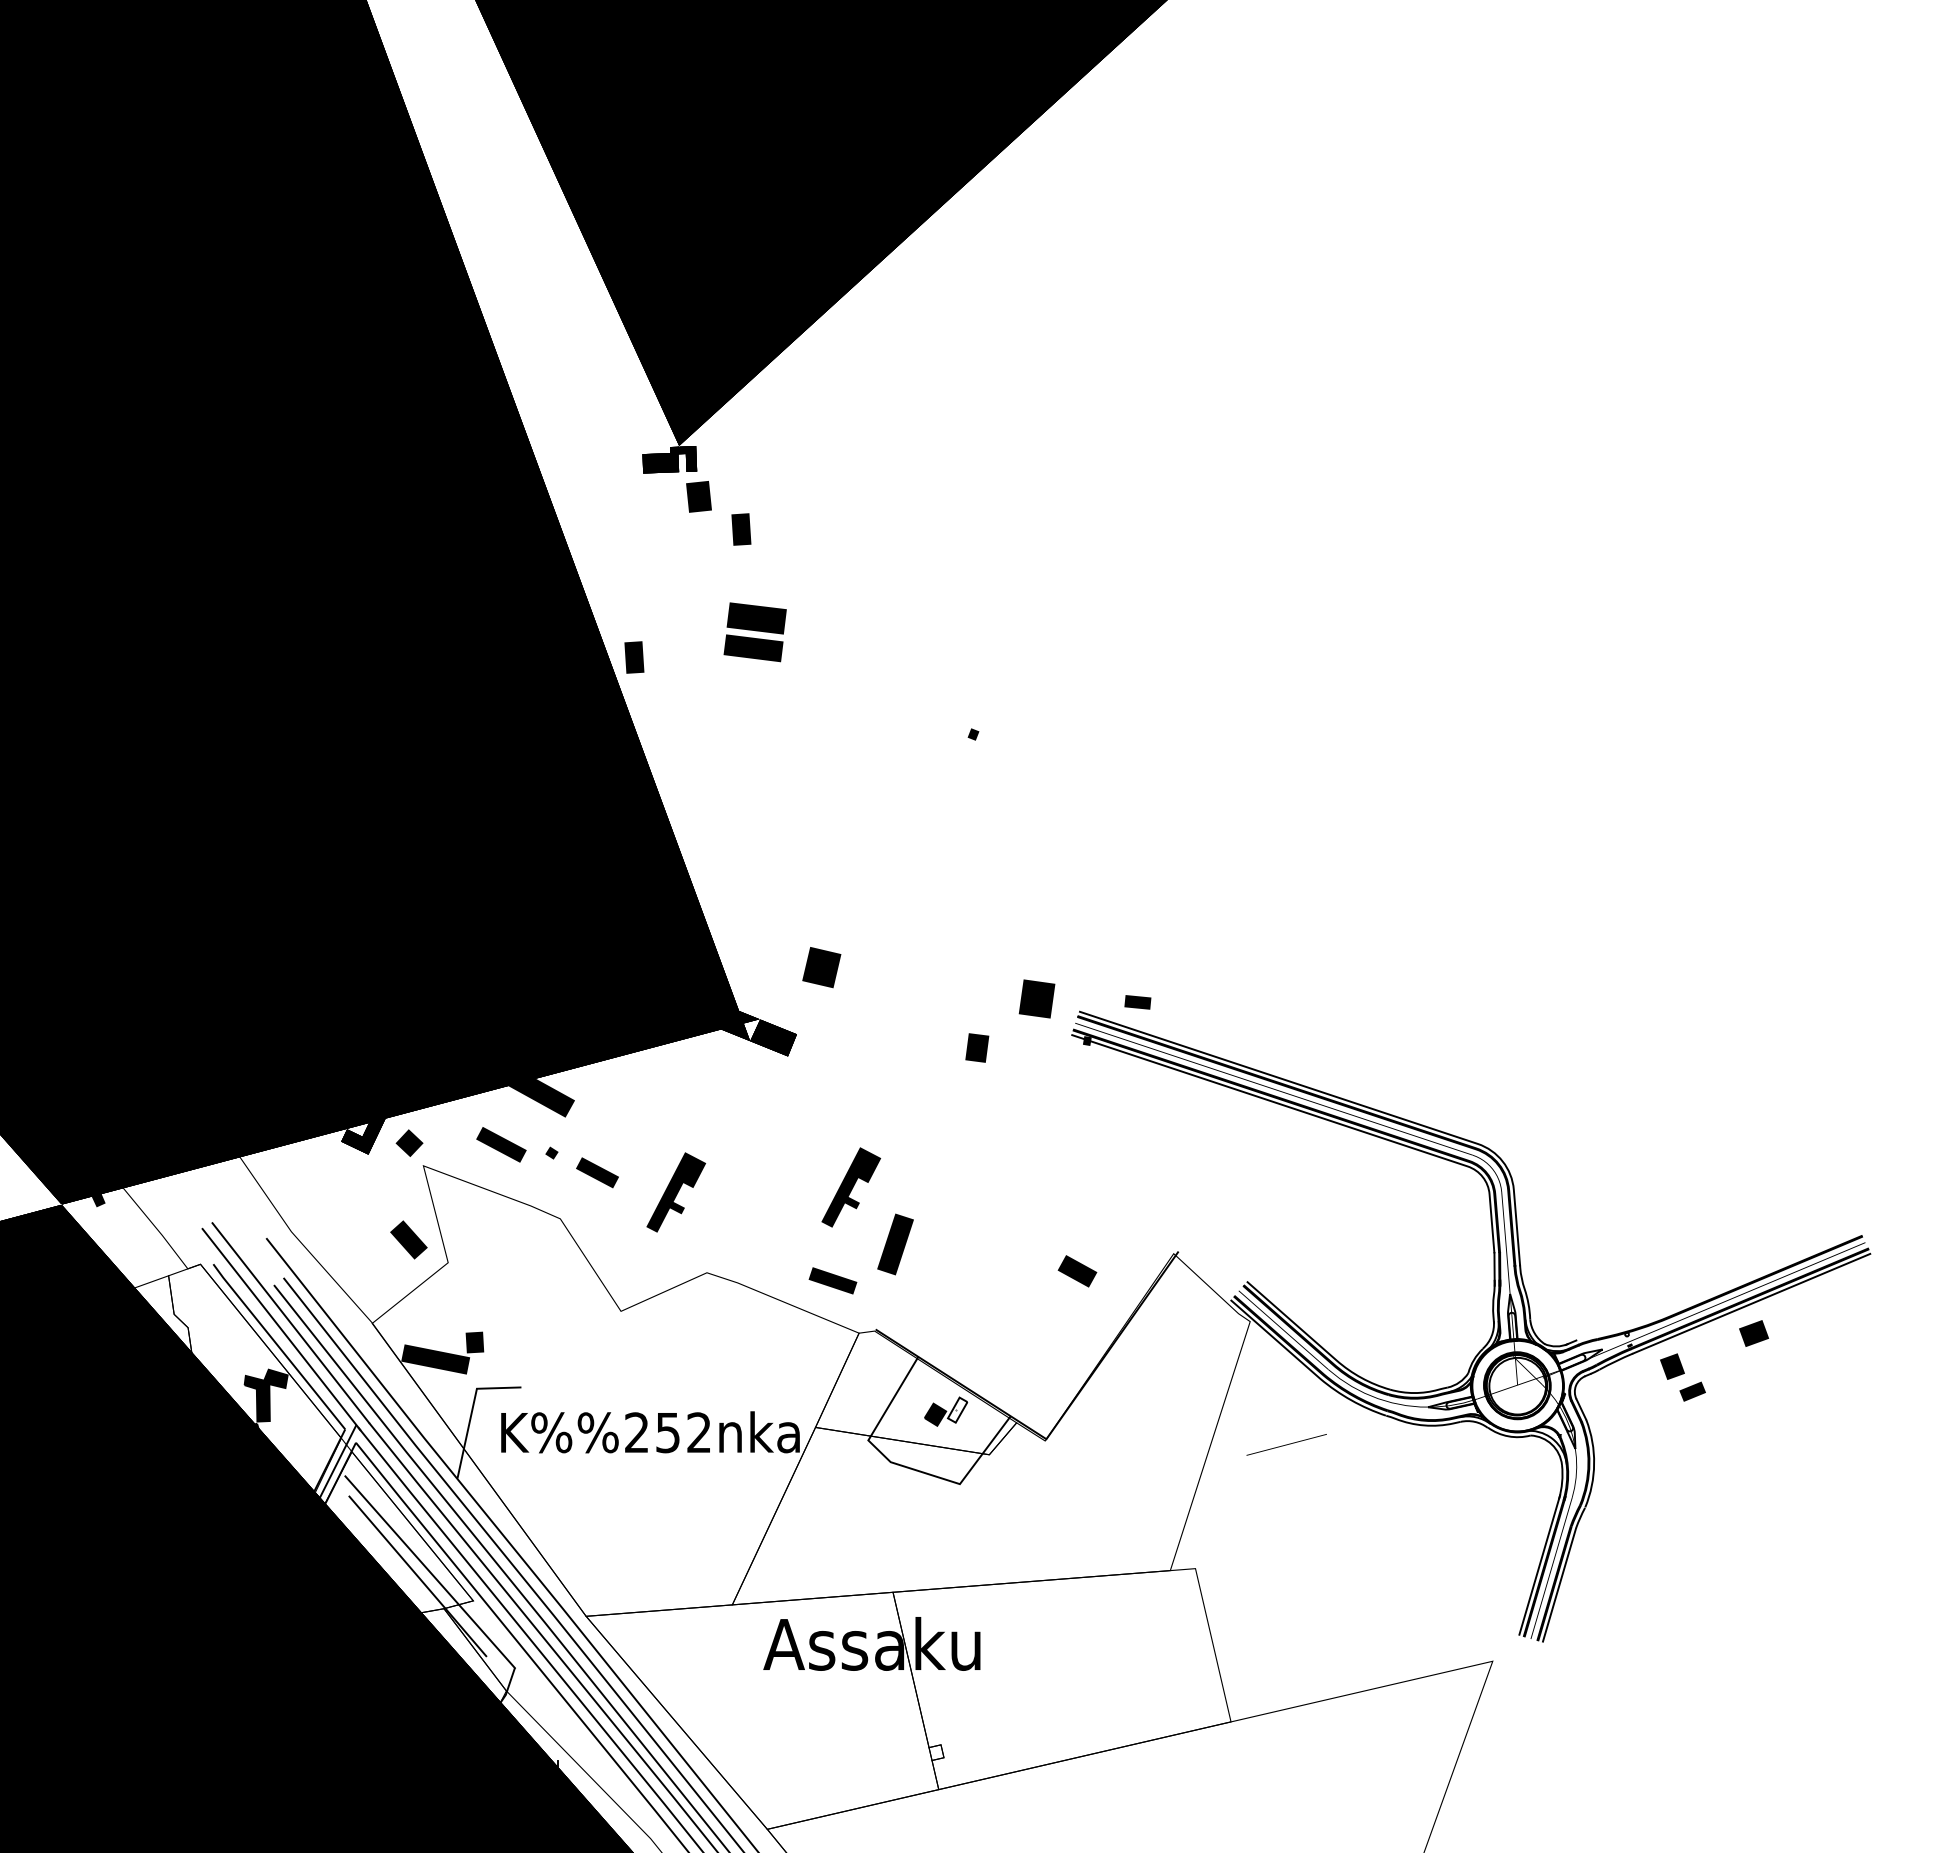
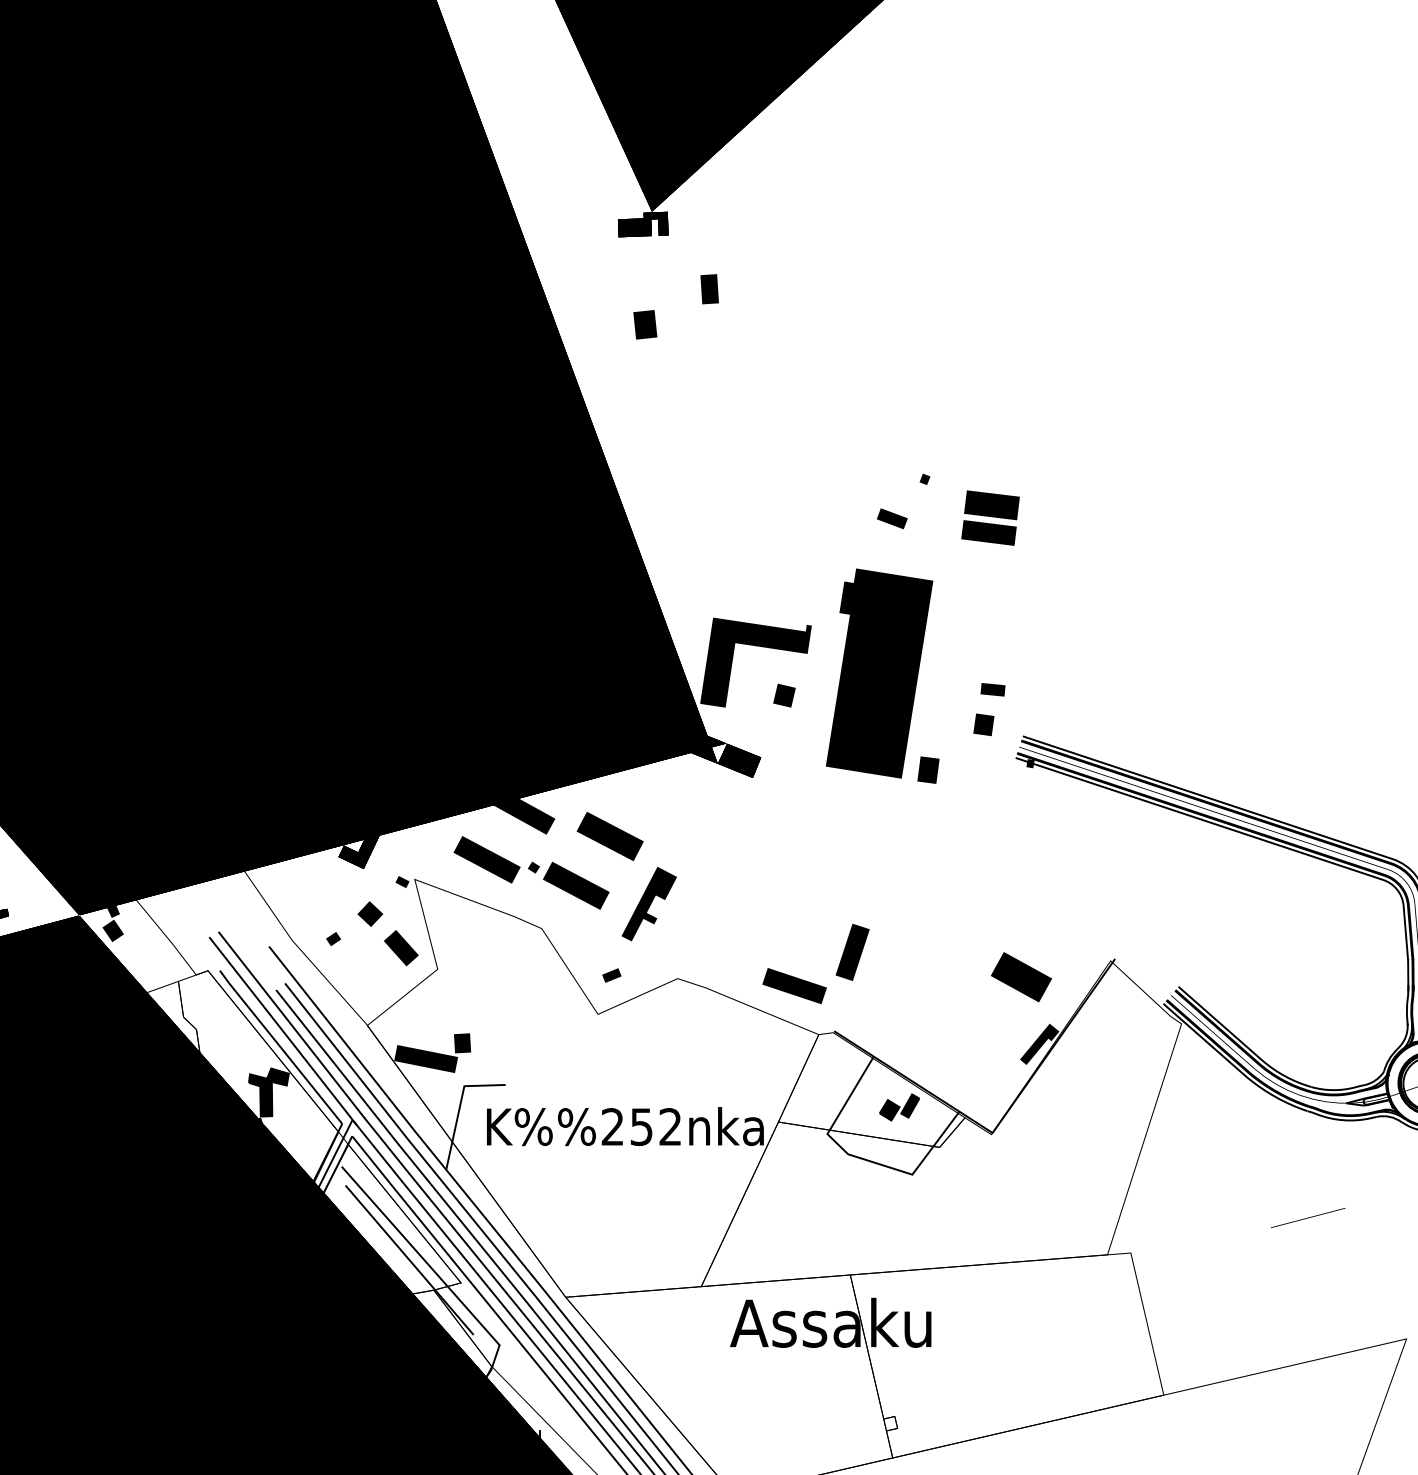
part: (698, 496) -> (644, 324), moved
part: (754, 632) -> (989, 518), moved
part: (634, 657) -> (610, 407), removed
part: (937, 776) -> (891, 518), added
fill: (791, 931) -> (756, 662), added
fill: (924, 943) -> (879, 673), added
part: (822, 967) -> (784, 695), size x0.62
part: (1036, 999) -> (983, 725), size x0.62
part: (1137, 1002) -> (992, 689), moved
fill: (633, 1119) -> (609, 836), added
part: (409, 1142) -> (370, 913), moved
part: (501, 1144) -> (487, 859), size x1.43
fill: (409, 1168) -> (401, 881), added
part: (597, 1172) -> (576, 885), size x1.67
part: (851, 1187) -> (811, 899), removed
fill: (98, 1221) -> (113, 931), added
fill: (335, 1229) -> (333, 938), added
fill: (635, 1269) -> (611, 975), added
part: (1077, 1271) -> (1021, 977), size x1.67
part: (832, 1280) -> (794, 985), size x1.43
fill: (1096, 1343) -> (1039, 1044), added
fill: (957, 1409) -> (910, 1105), added
line: (1286, 1444) -> (1308, 1217), moved

